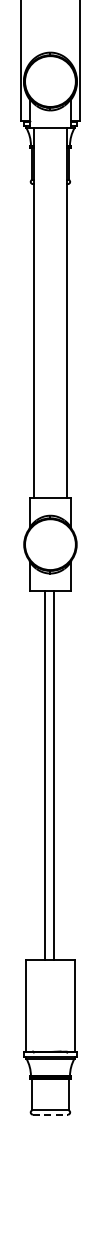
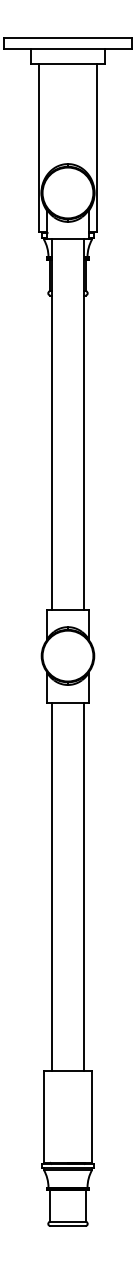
line: (44, 775) -> (51, 886), moved
line: (53, 775) -> (84, 886), moved
line: (49, 1115) -> (67, 1226), dashed -> solid

